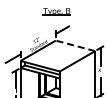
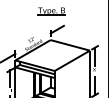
line: (74, 46) -> (69, 45), dashed -> solid

